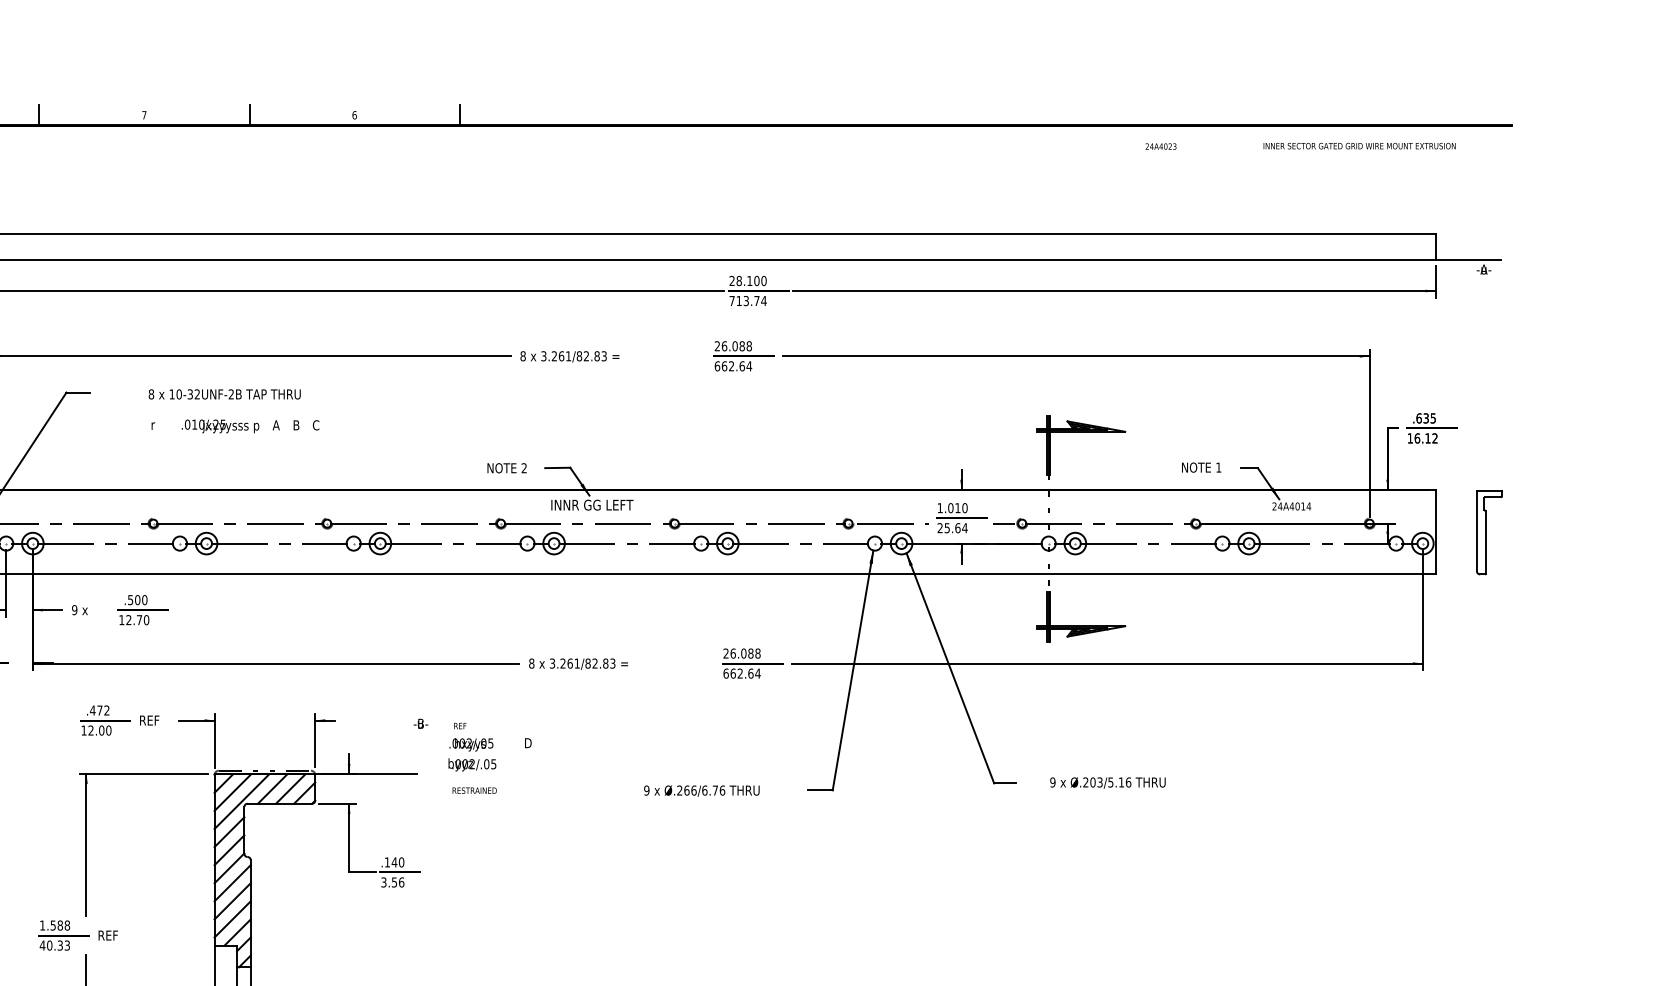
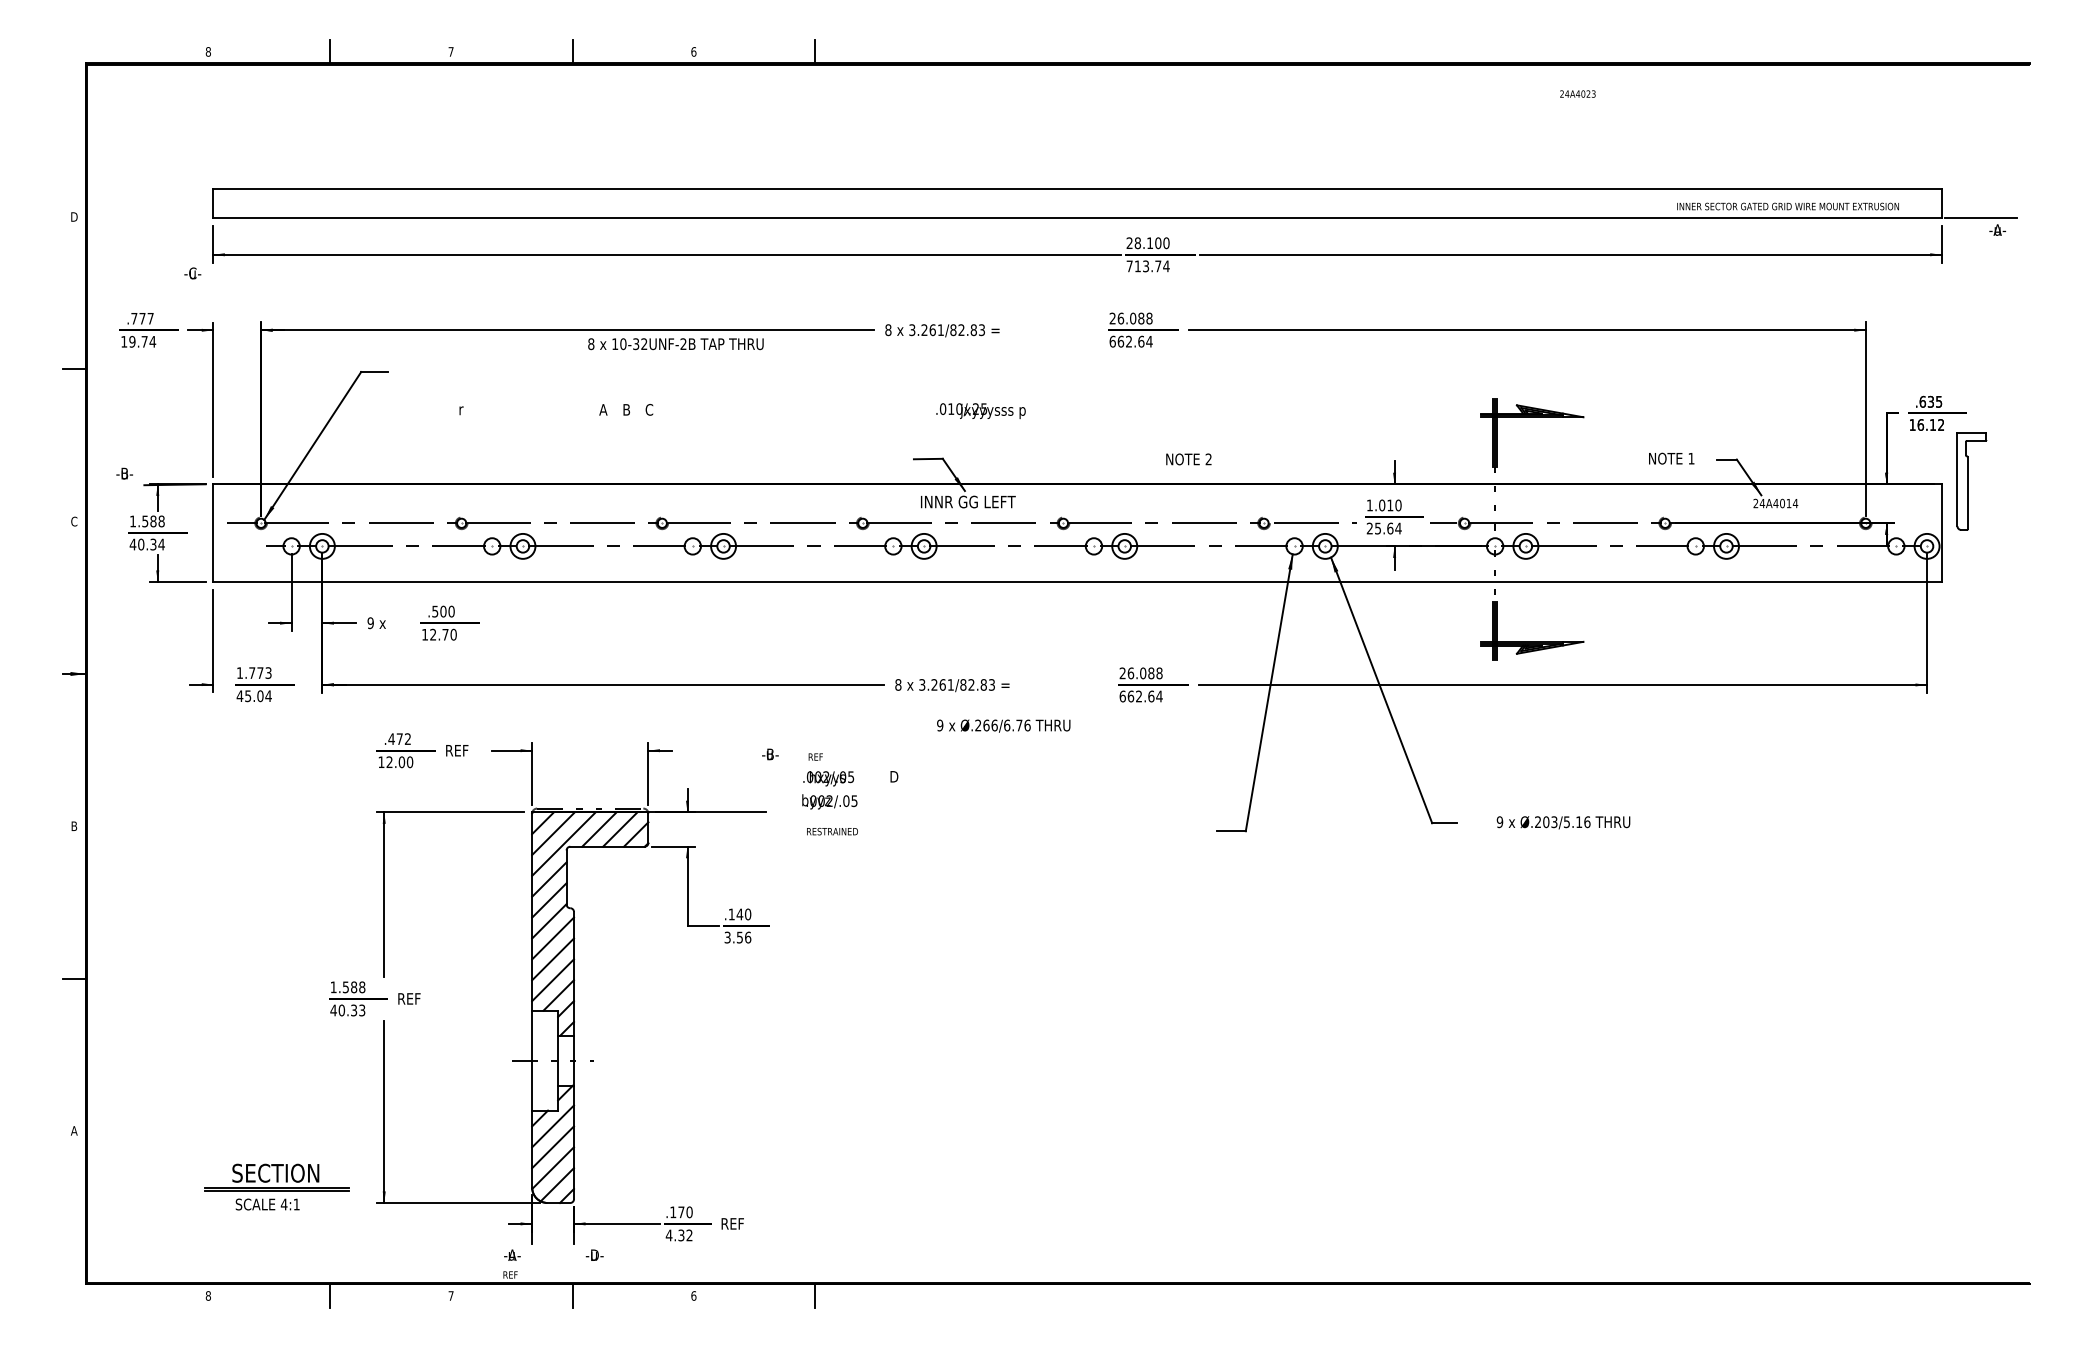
text: (1160, 146) -> (1577, 93), moved
text: (1359, 146) -> (1787, 206), moved
text: (224, 394) -> (675, 344), moved
text: (220, 425) -> (980, 410), moved
text: (506, 468) -> (1188, 459), moved
part: (1489, 532) -> (1971, 481), moved
text: (701, 790) -> (1003, 725), moved

